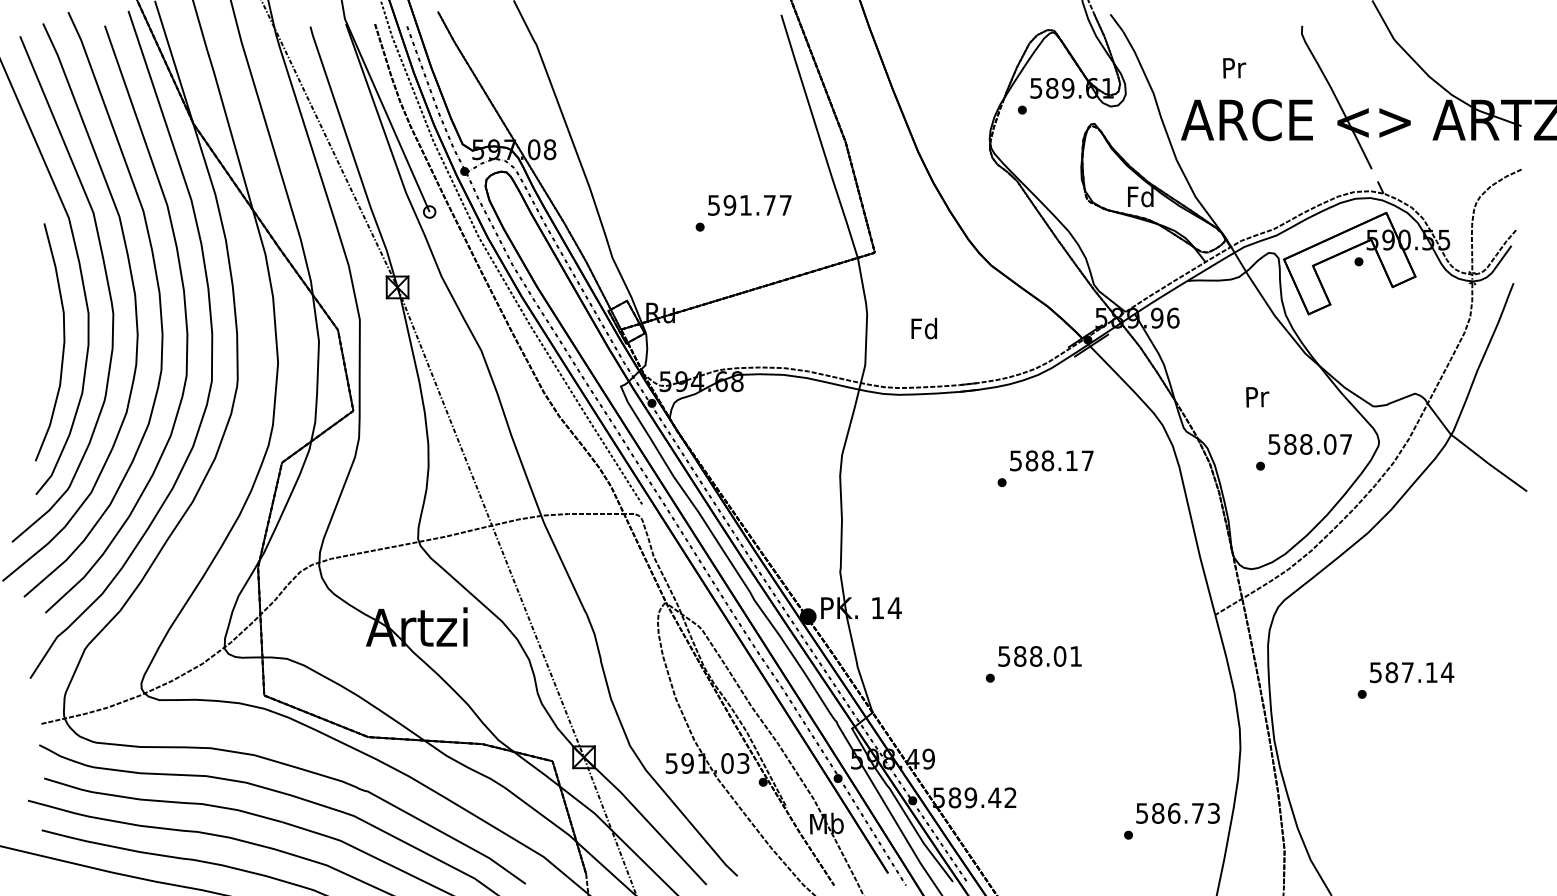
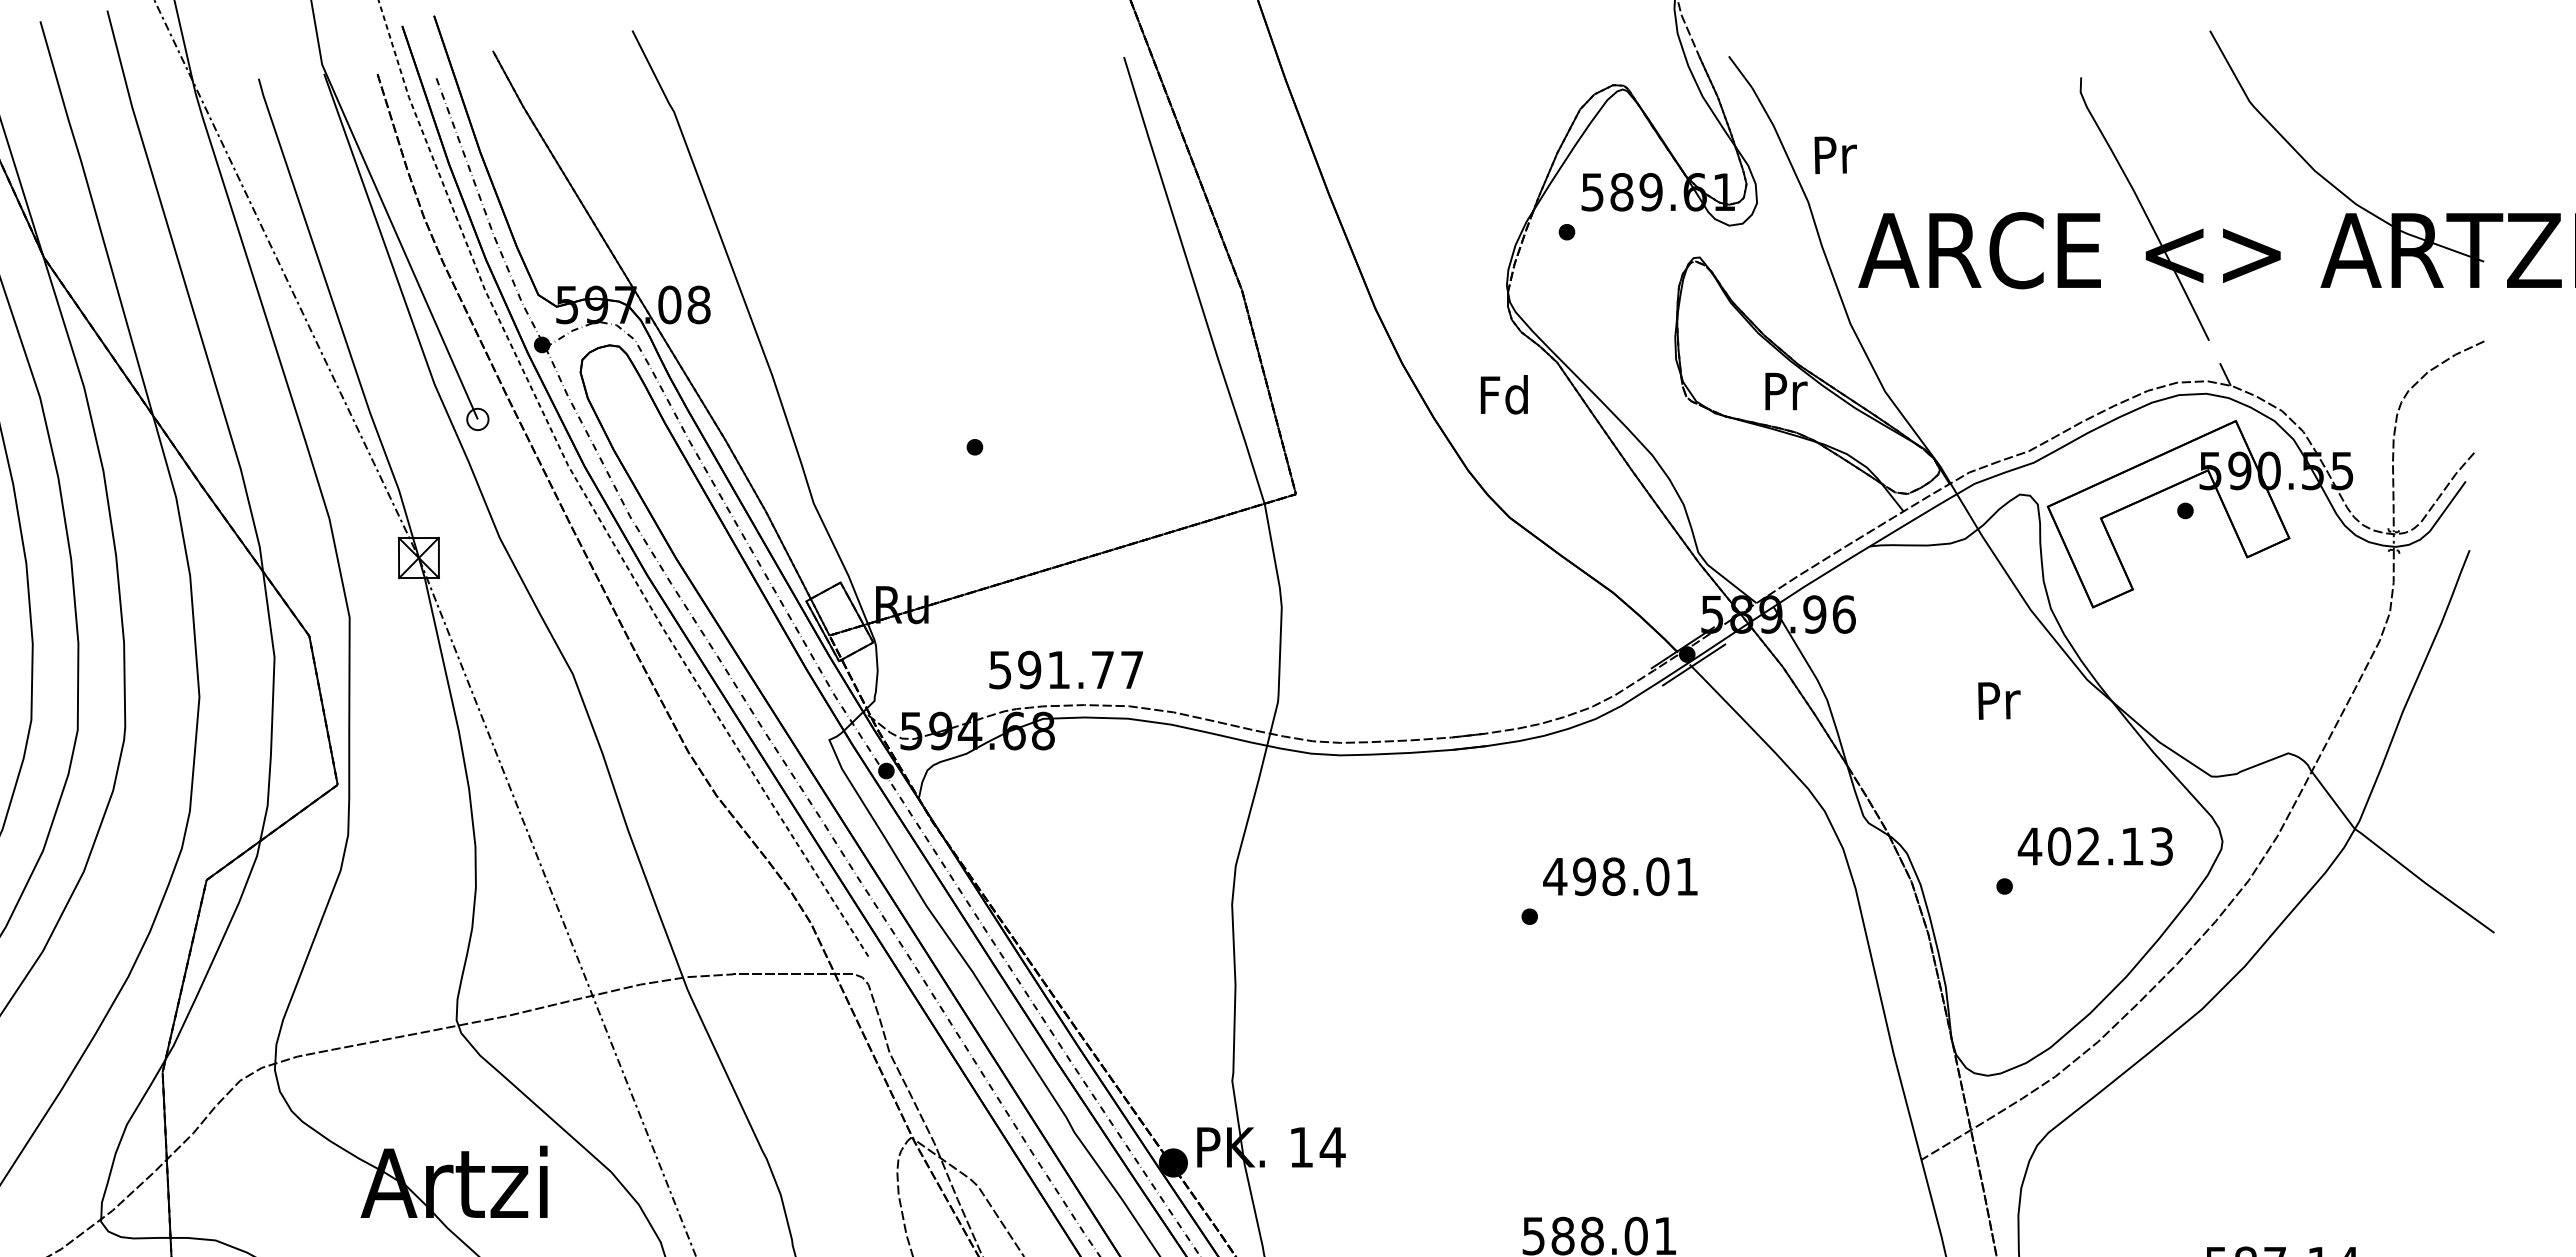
text: (1234, 68) -> (1835, 155), moved
text: (1140, 196) -> (1784, 390), Fd -> Pr
text: (749, 205) -> (1065, 670), moved
text: (923, 328) -> (1502, 394), moved
text: (1257, 397) -> (1999, 701), moved
text: (1309, 444) -> (2094, 846), 588.07 -> 402.13
text: (1051, 460) -> (1620, 876), 588.17 -> 498.01

